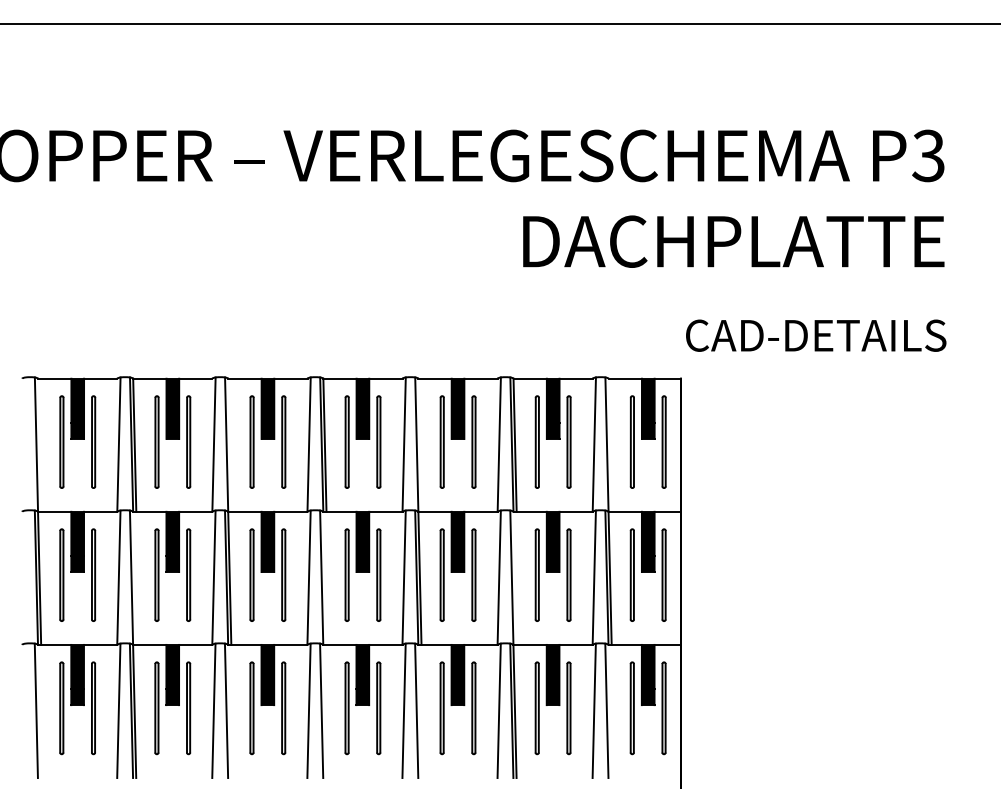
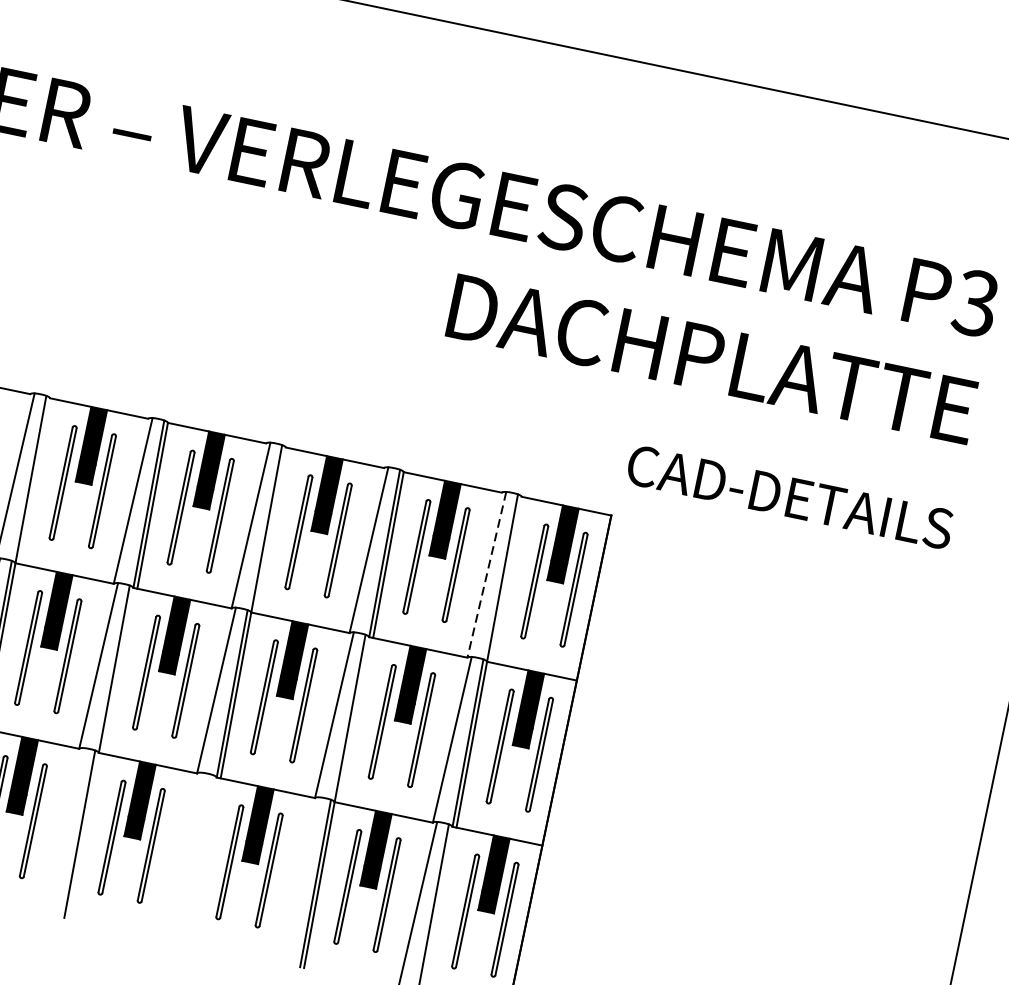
line: (594, 445) -> (486, 575), solid -> dashed
line: (308, 710) -> (63, 830), removed
line: (403, 710) -> (181, 855), removed
line: (416, 710) -> (197, 858), removed
line: (498, 710) -> (299, 879), removed

